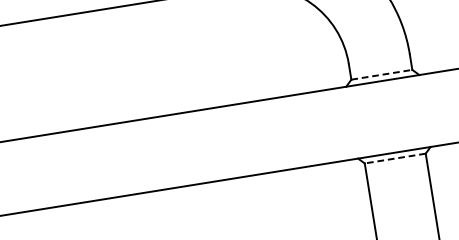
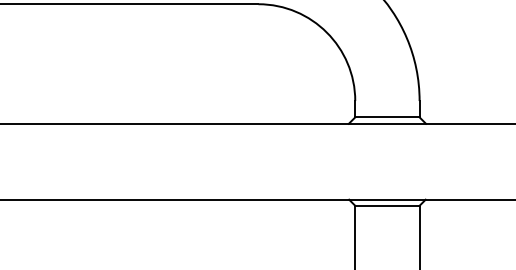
line: (381, 74) -> (387, 117), dashed -> solid
line: (394, 158) -> (386, 205), dashed -> solid

